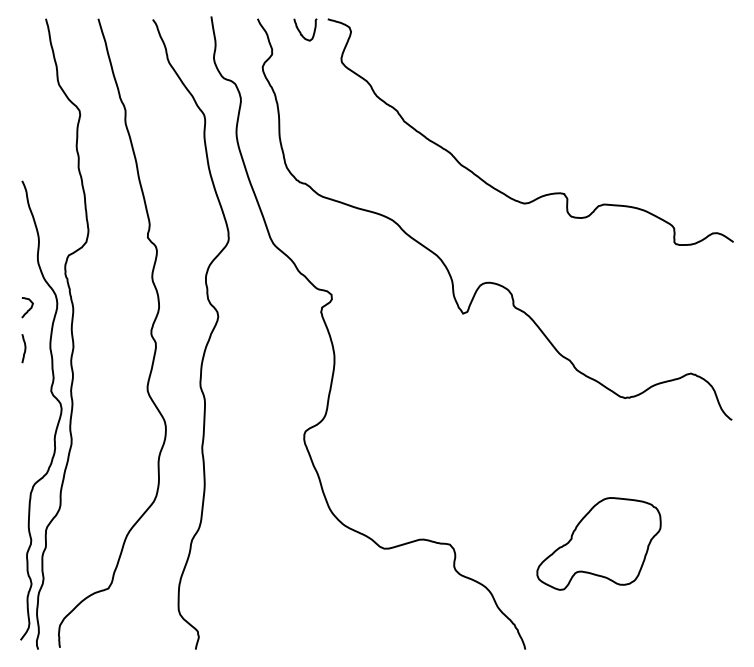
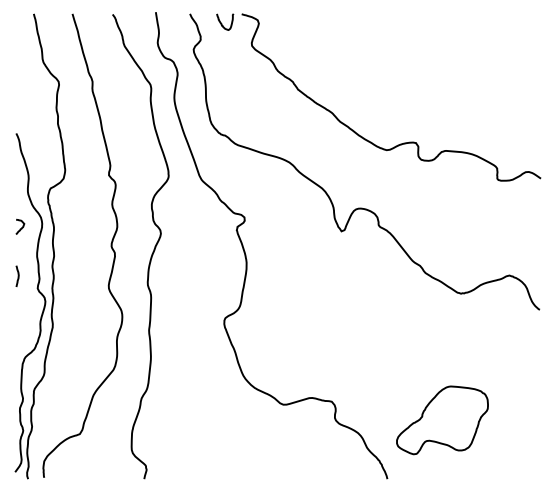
curve: (24, 348) -> (18, 276), moved
part: (598, 543) -> (442, 420), moved

